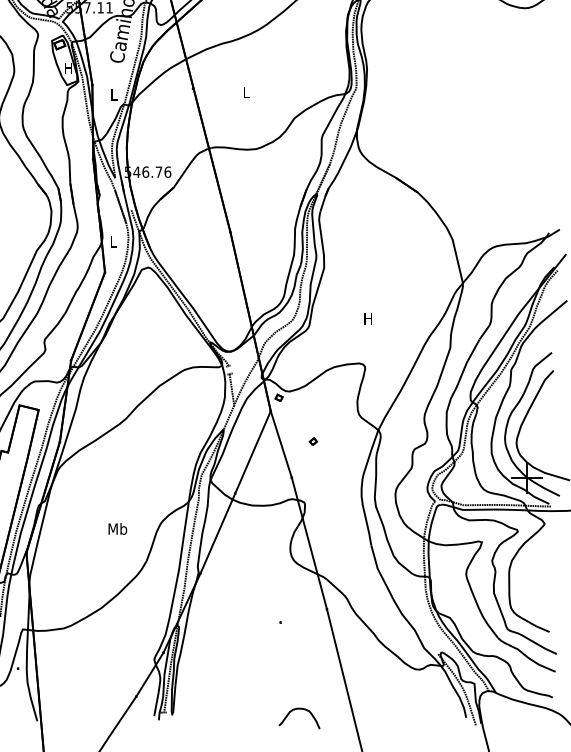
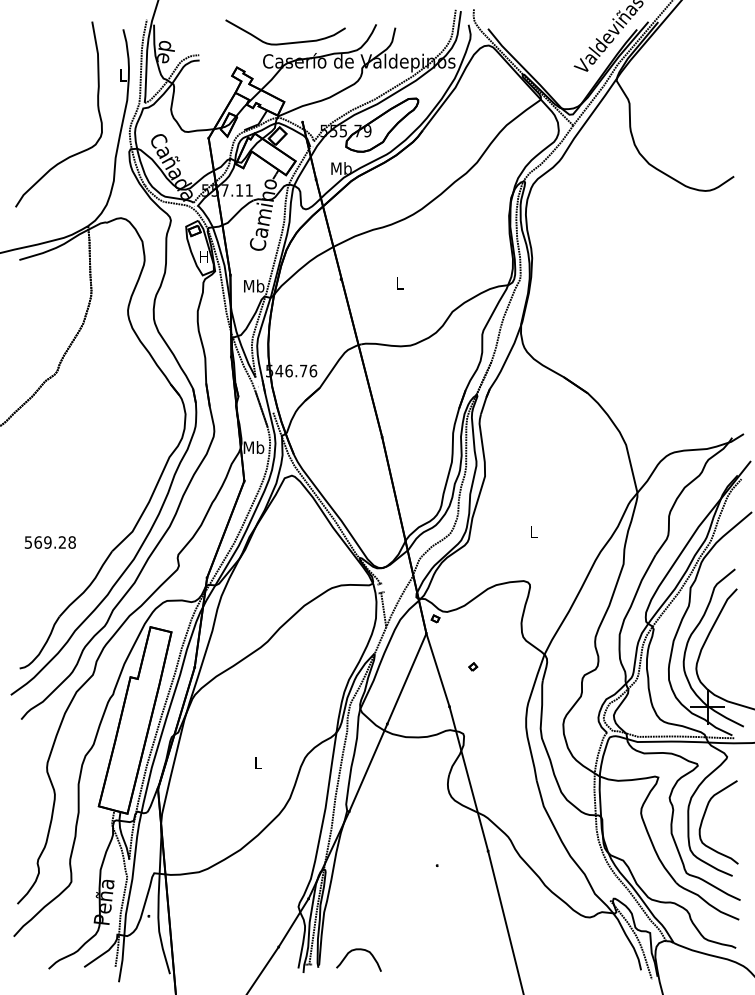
text: (114, 94) -> (254, 285), L -> Mb
text: (113, 241) -> (253, 447), L -> Mb
text: (368, 318) -> (533, 531), H -> L
text: (117, 528) -> (258, 762), Mb -> L
curve: (523, 578) -> (704, 817), added
curve: (299, 709) -> (358, 950), moved

